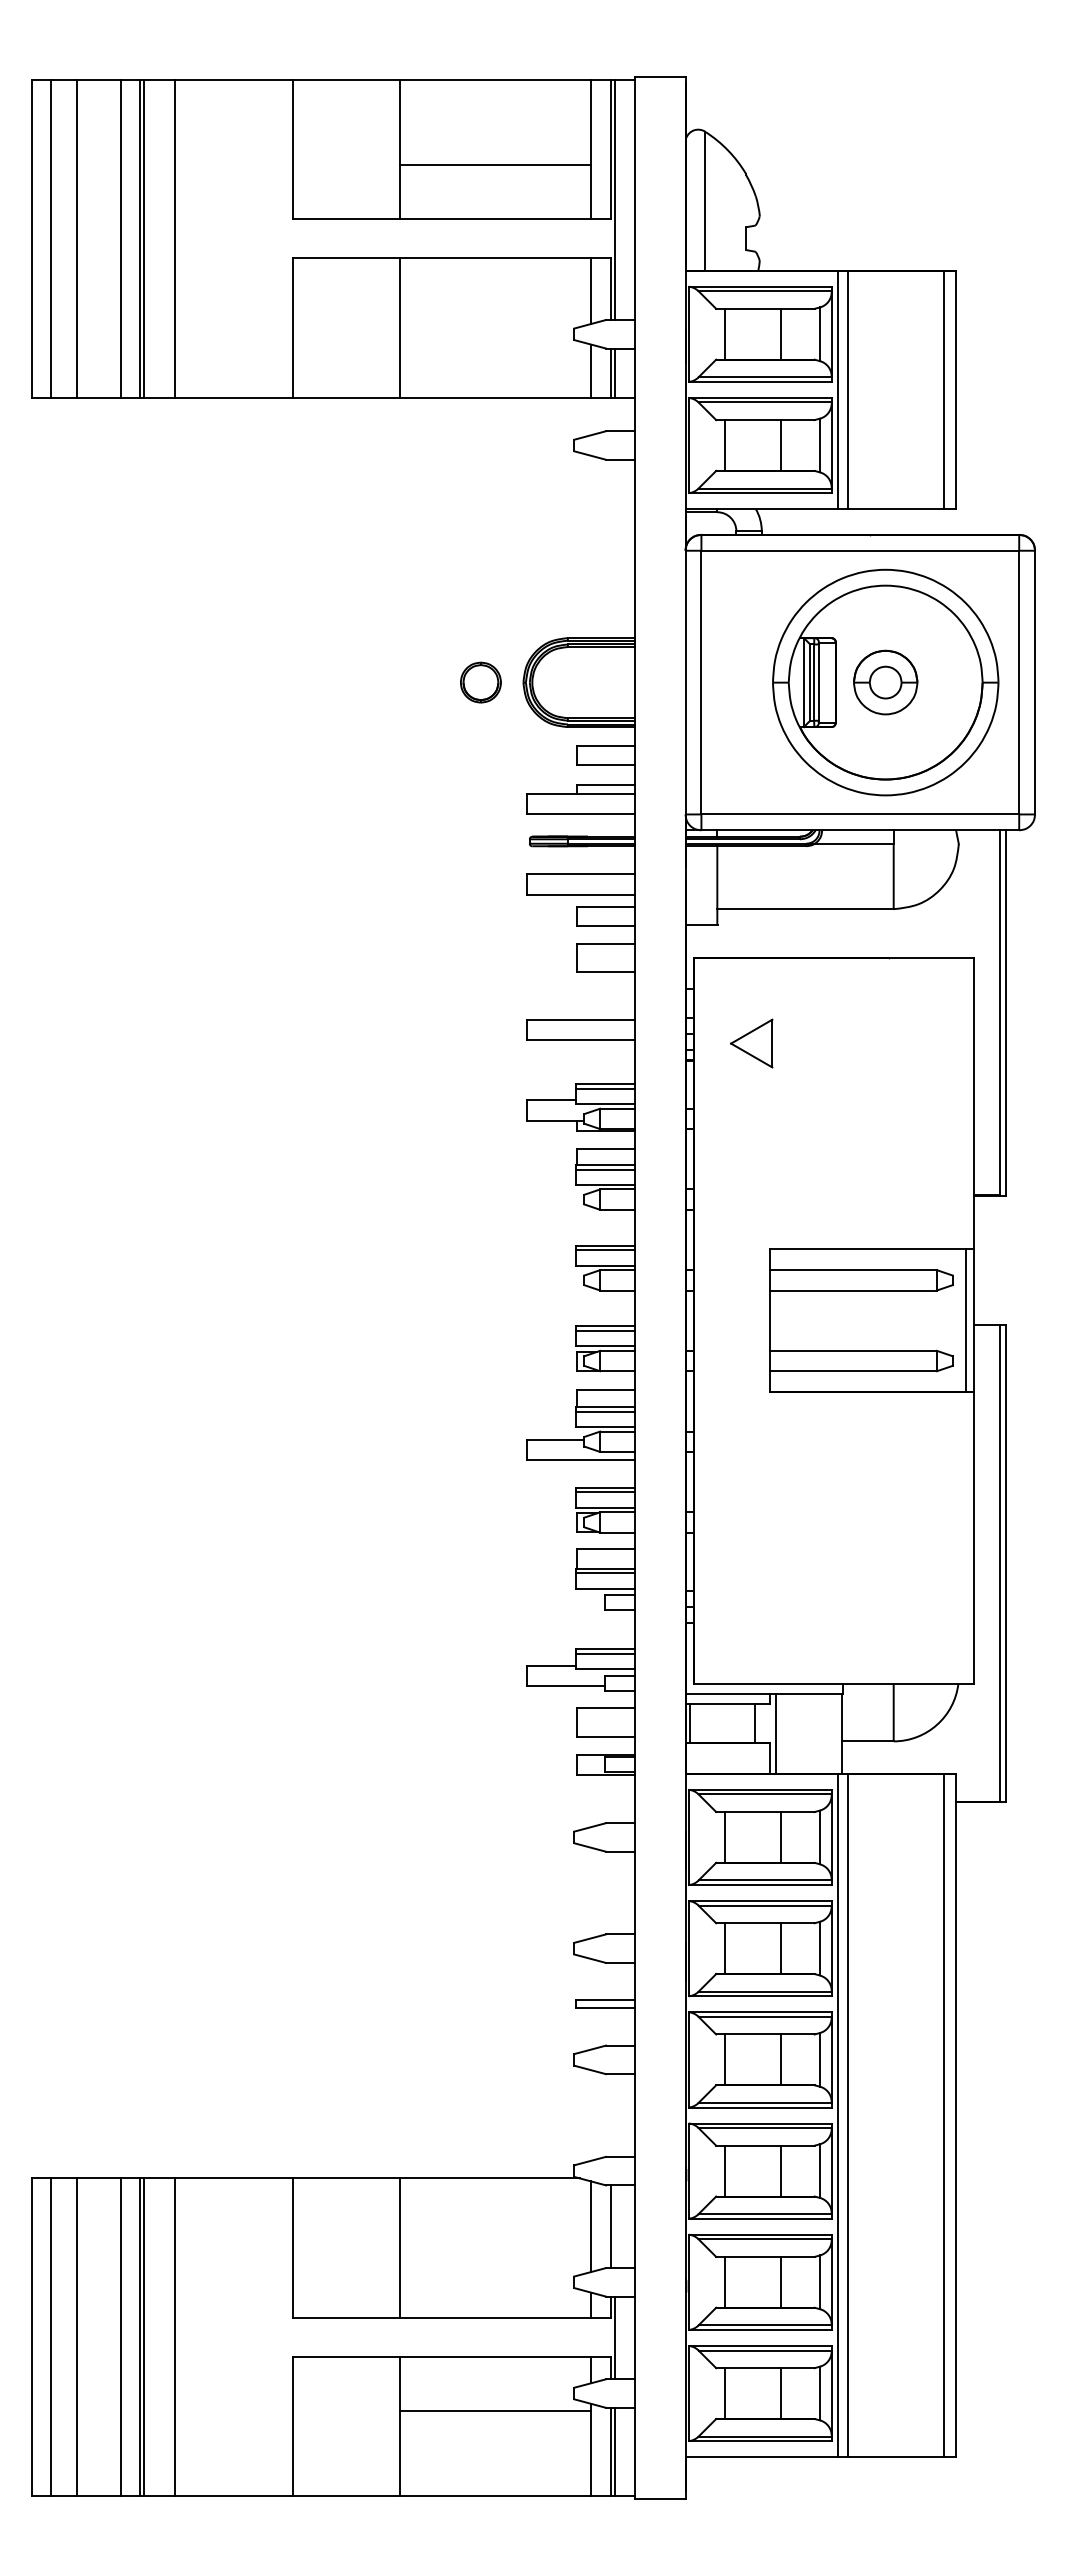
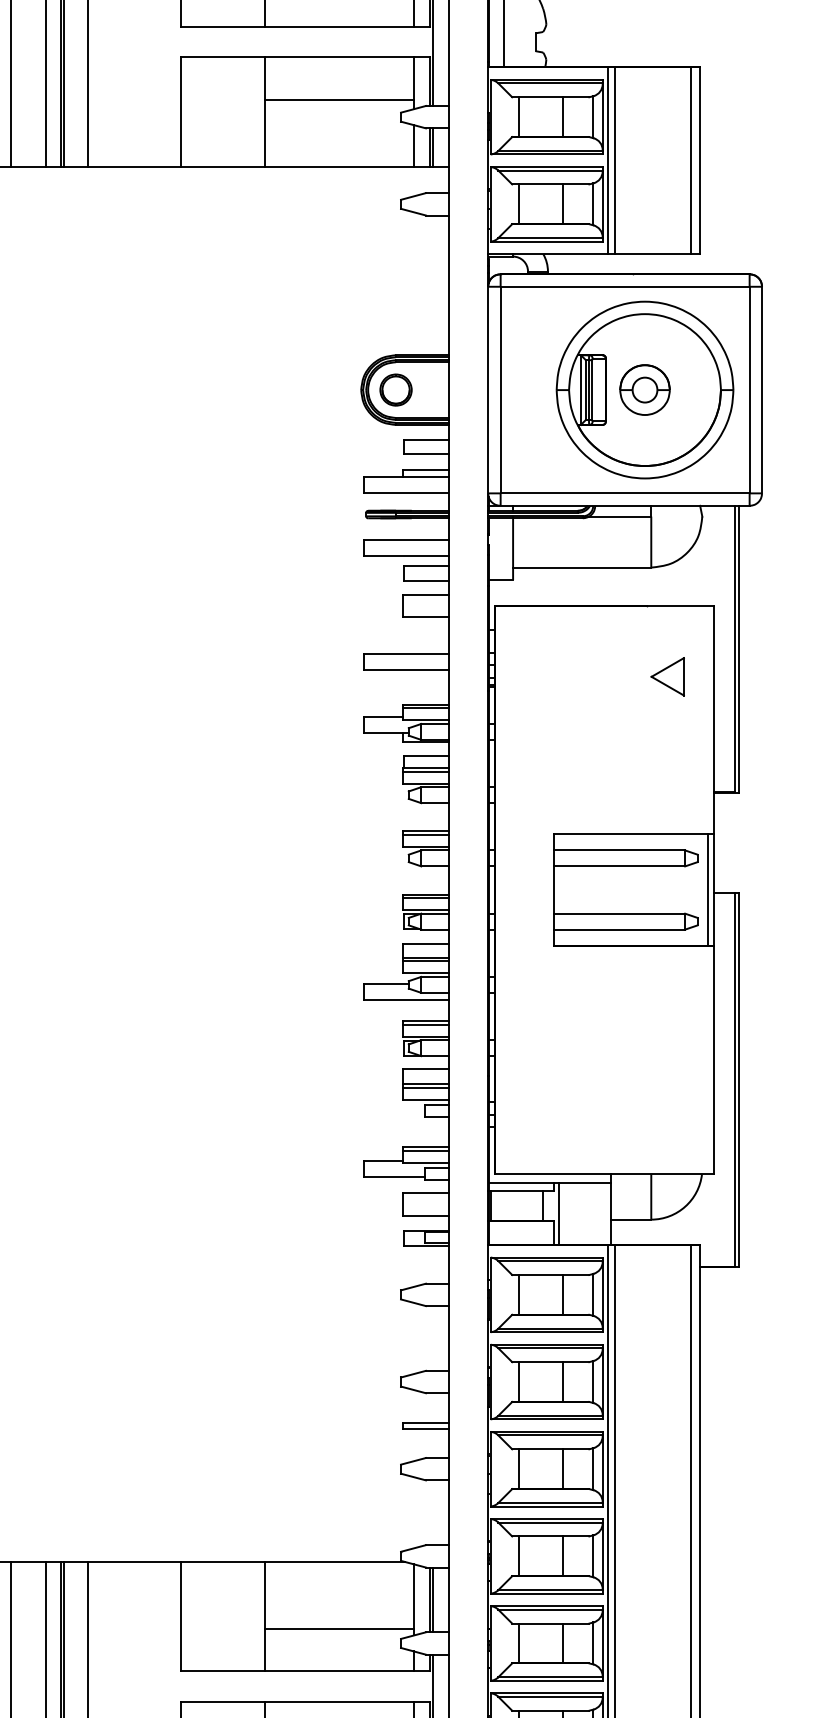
line: (495, 312) -> (339, 100), added
part: (480, 682) -> (395, 390), moved
part: (751, 1043) -> (667, 676), moved
line: (614, 2226) -> (432, 1599), added
line: (495, 2263) -> (339, 1628), added

